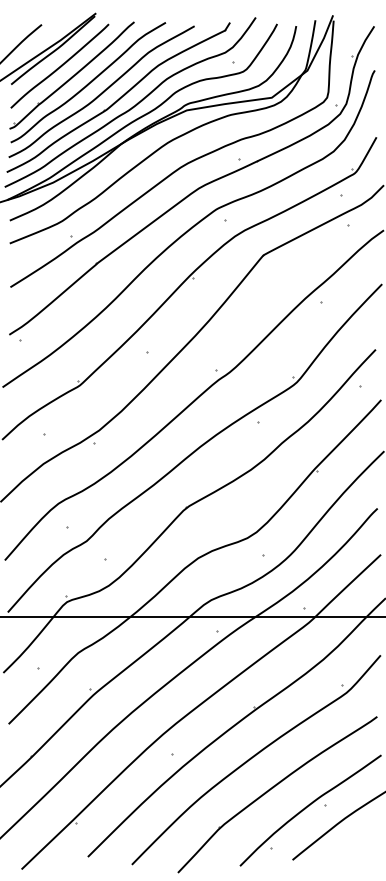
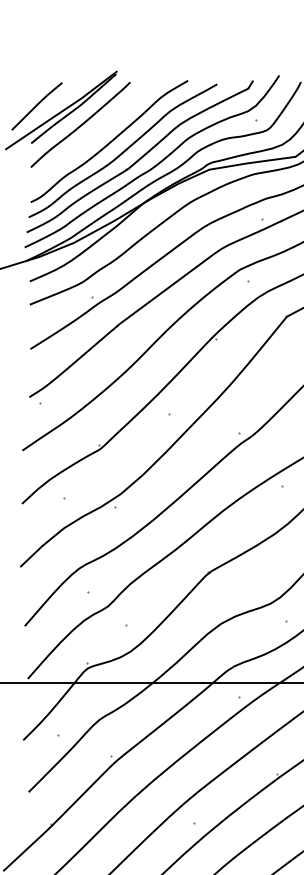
part: (71, 75) -> (92, 134), removed

